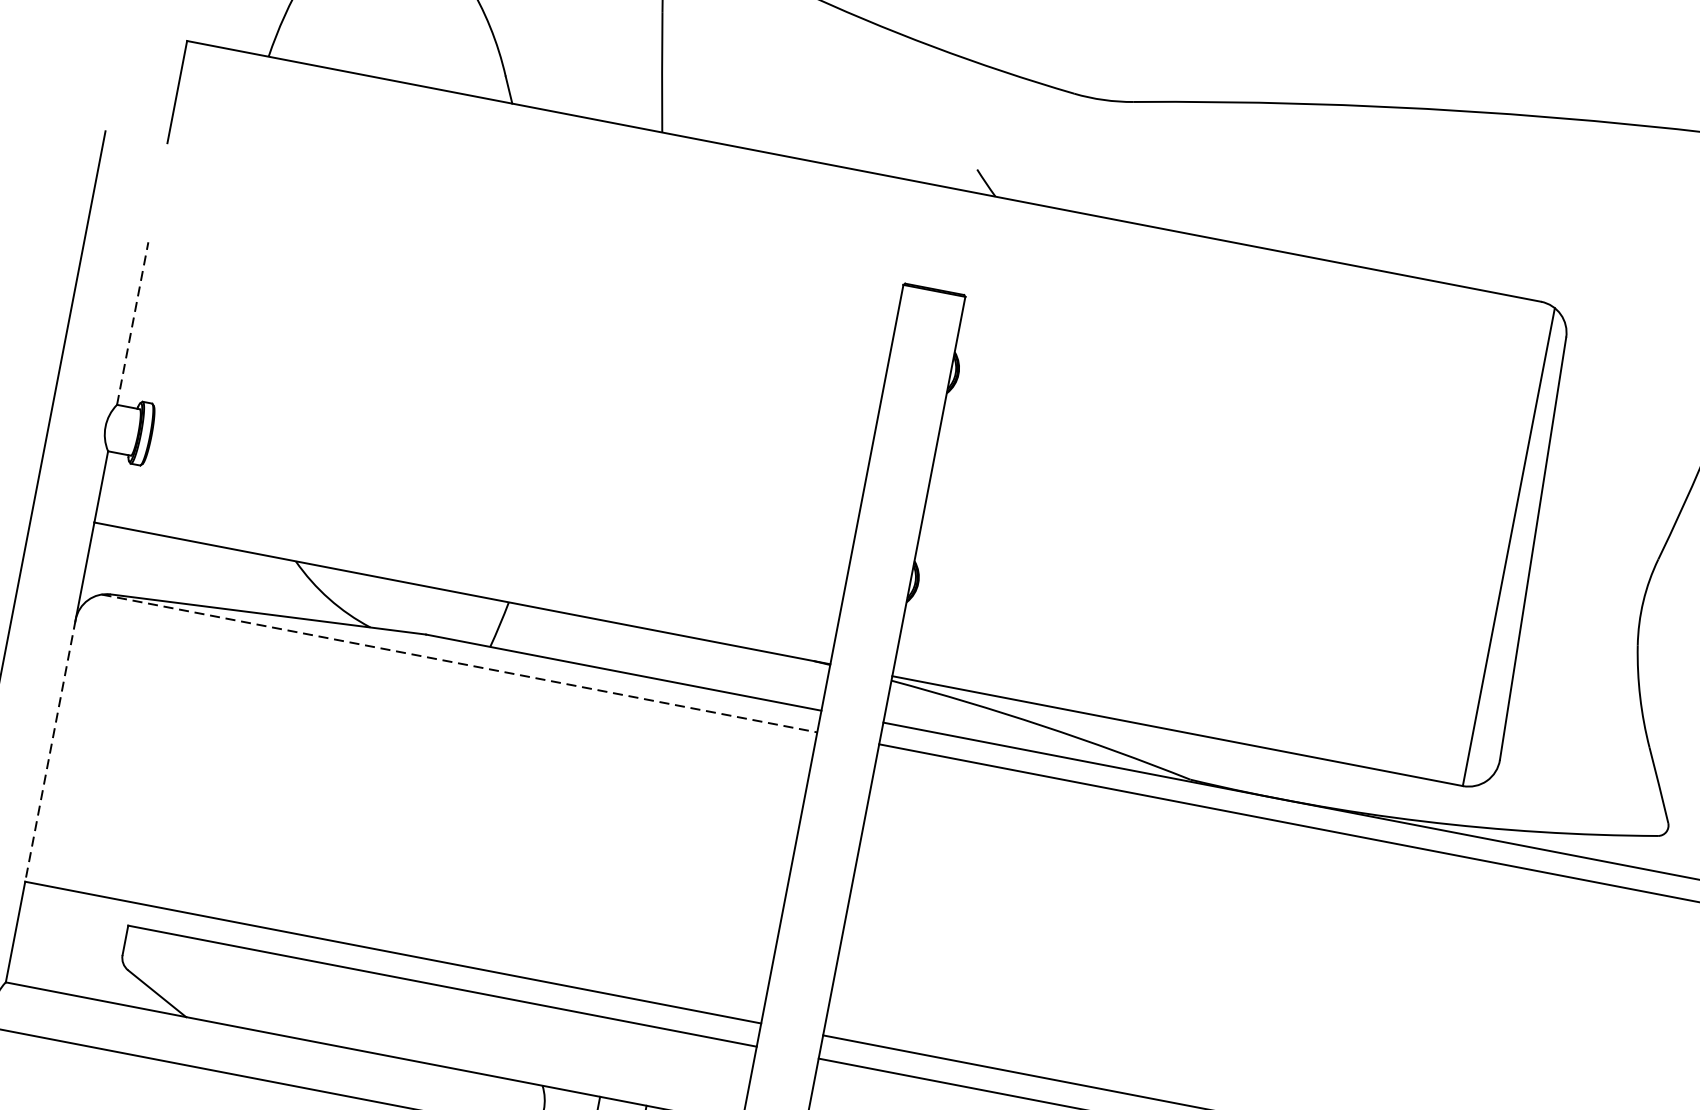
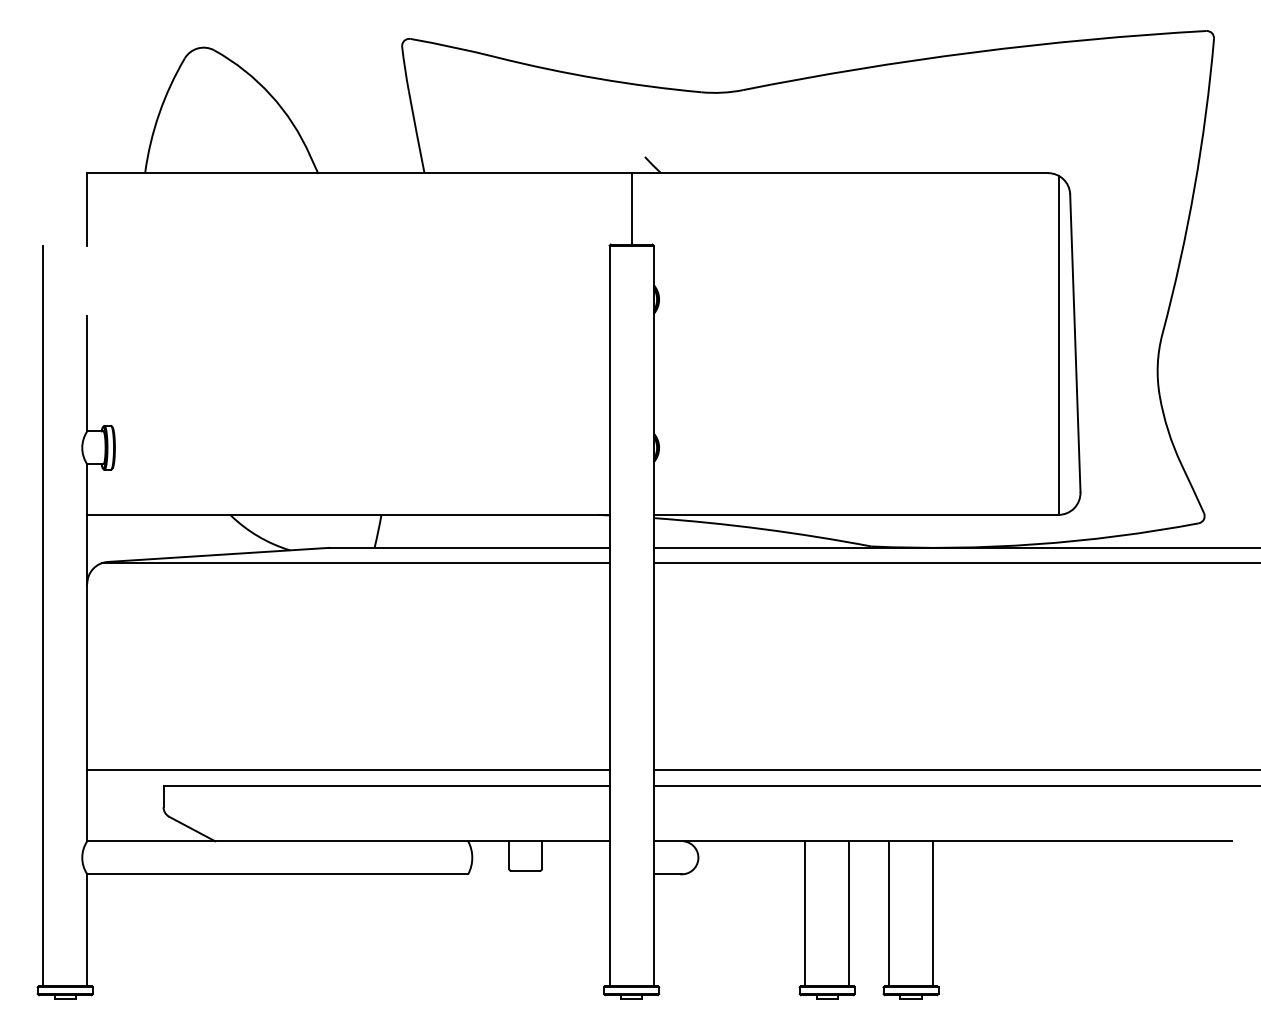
line: (944, 239) -> (631, 209), added
line: (133, 323) -> (87, 373), dashed -> solid
line: (460, 664) -> (356, 563), dashed -> solid
line: (50, 750) -> (87, 676), dashed -> solid

